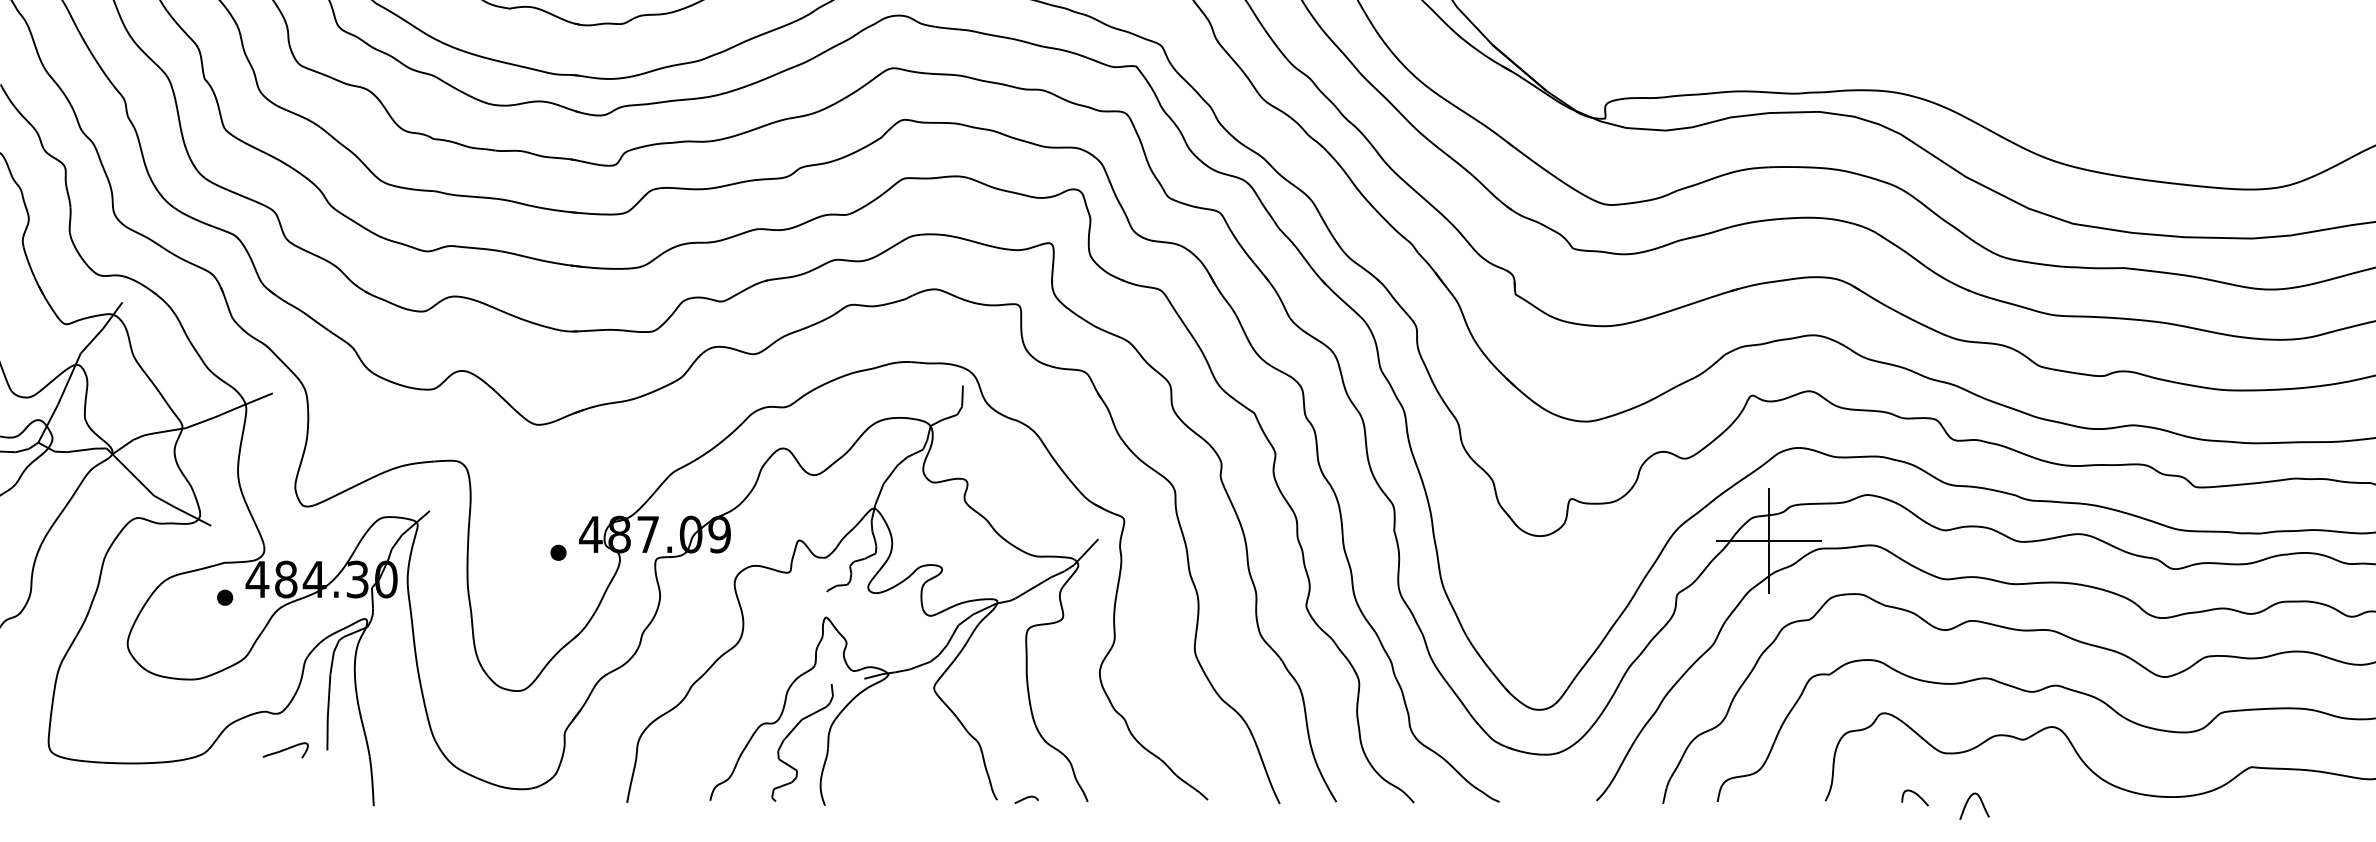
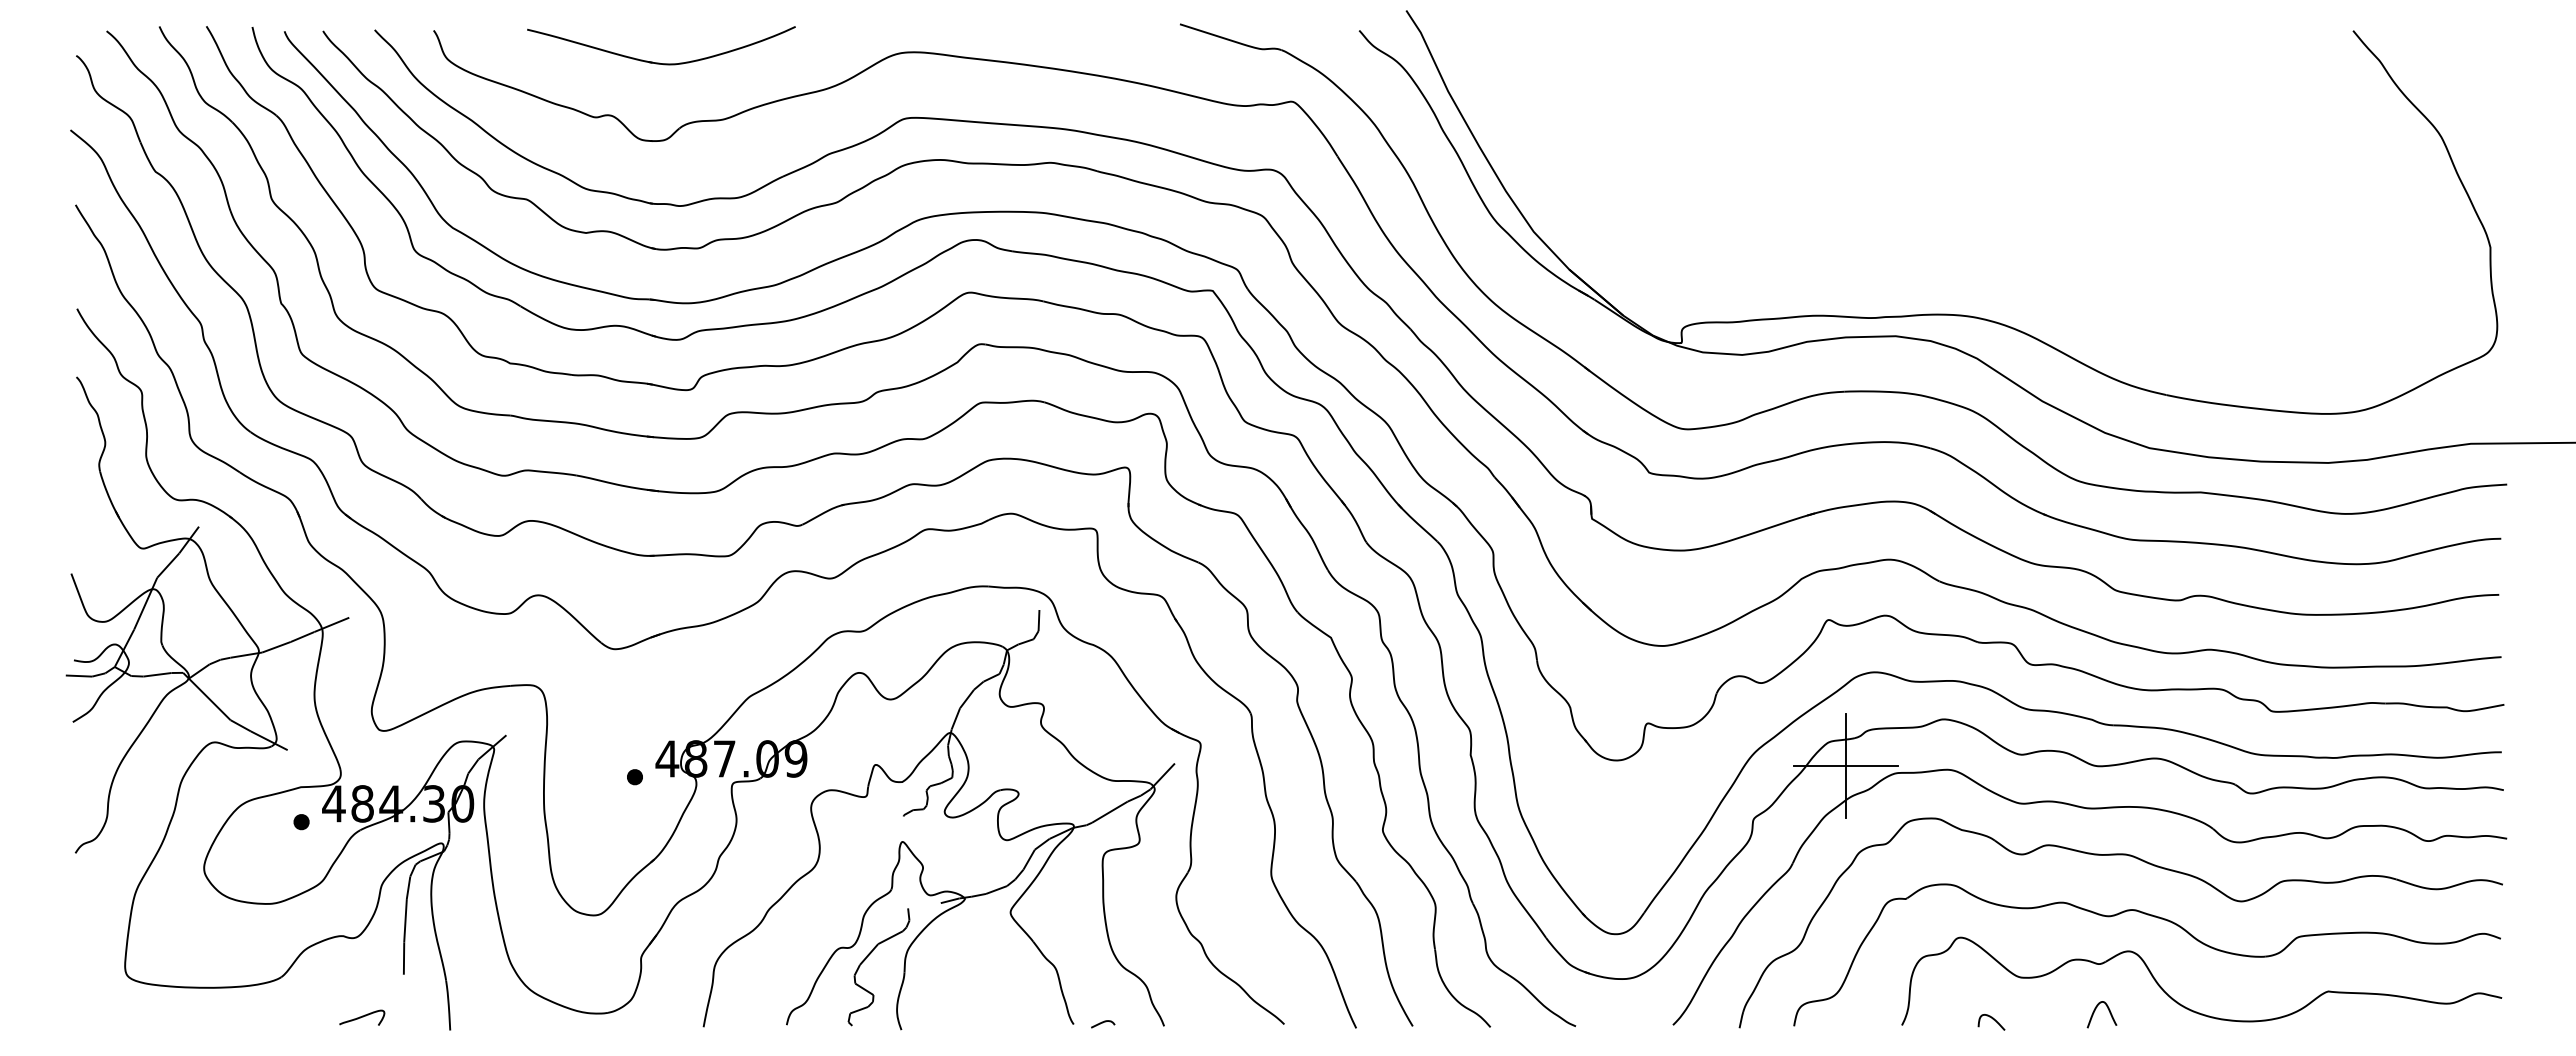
curve: (286, 750) -> (362, 1017), moved
curve: (1967, 805) -> (2094, 1013), moved

